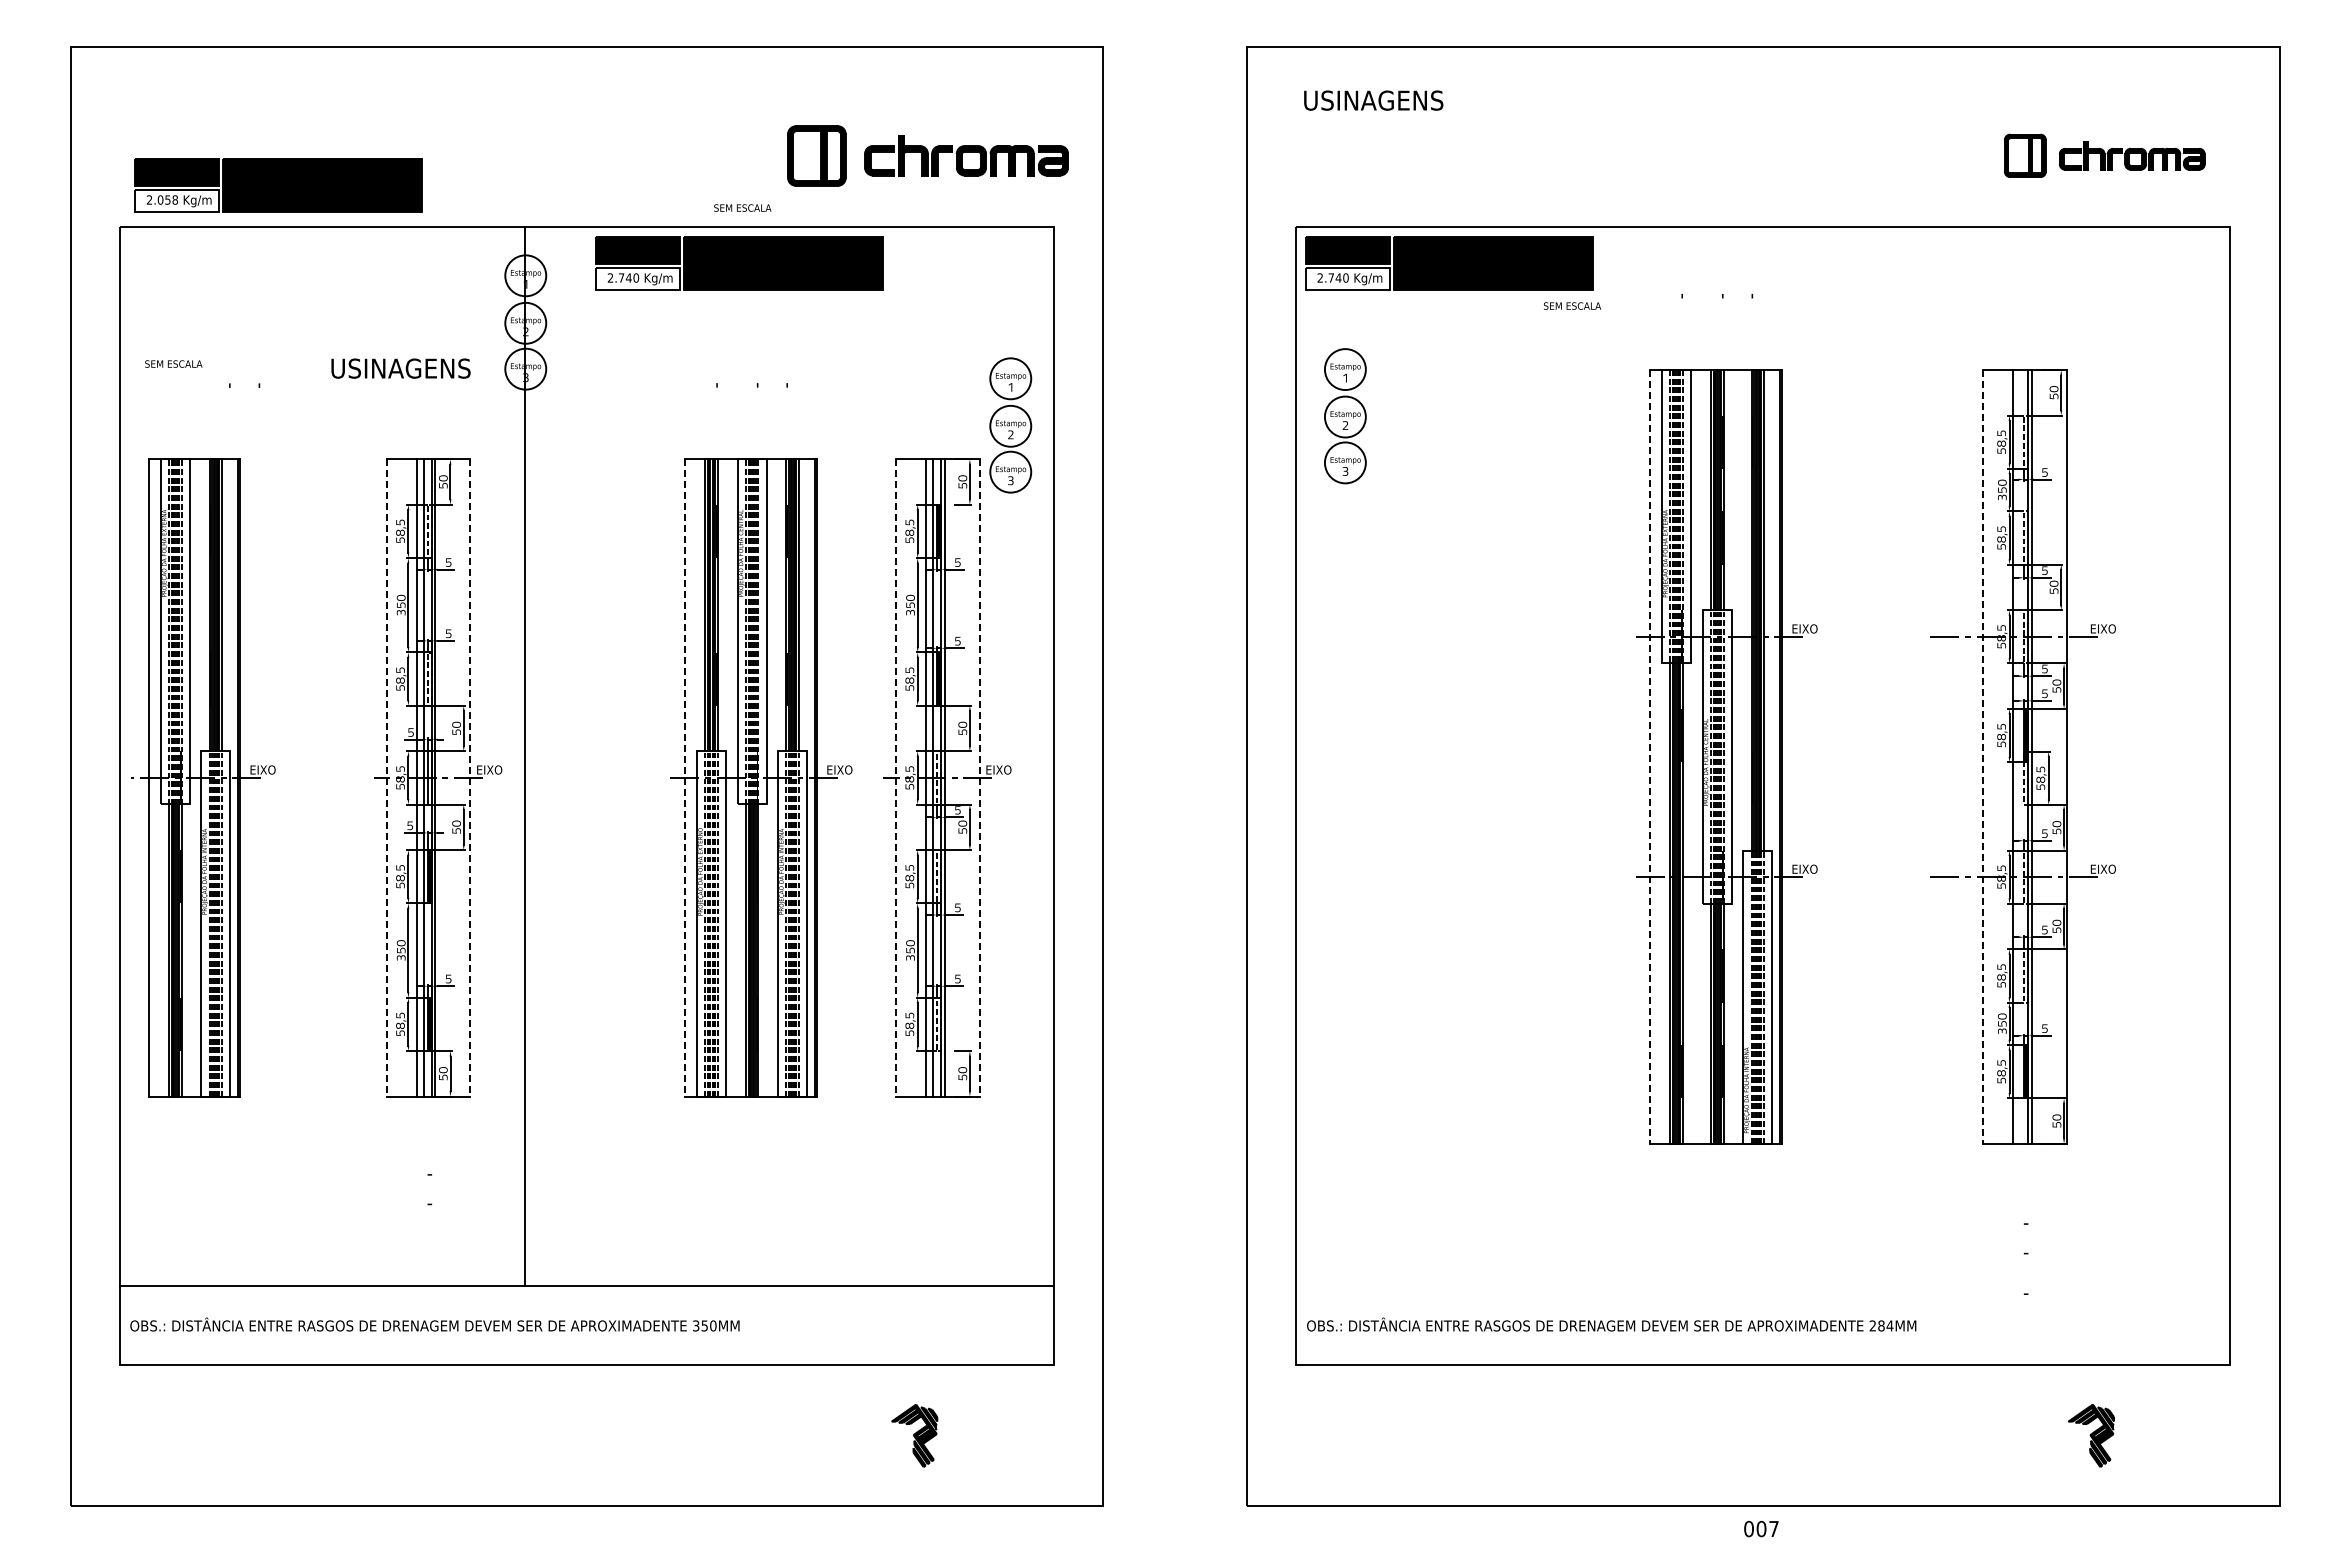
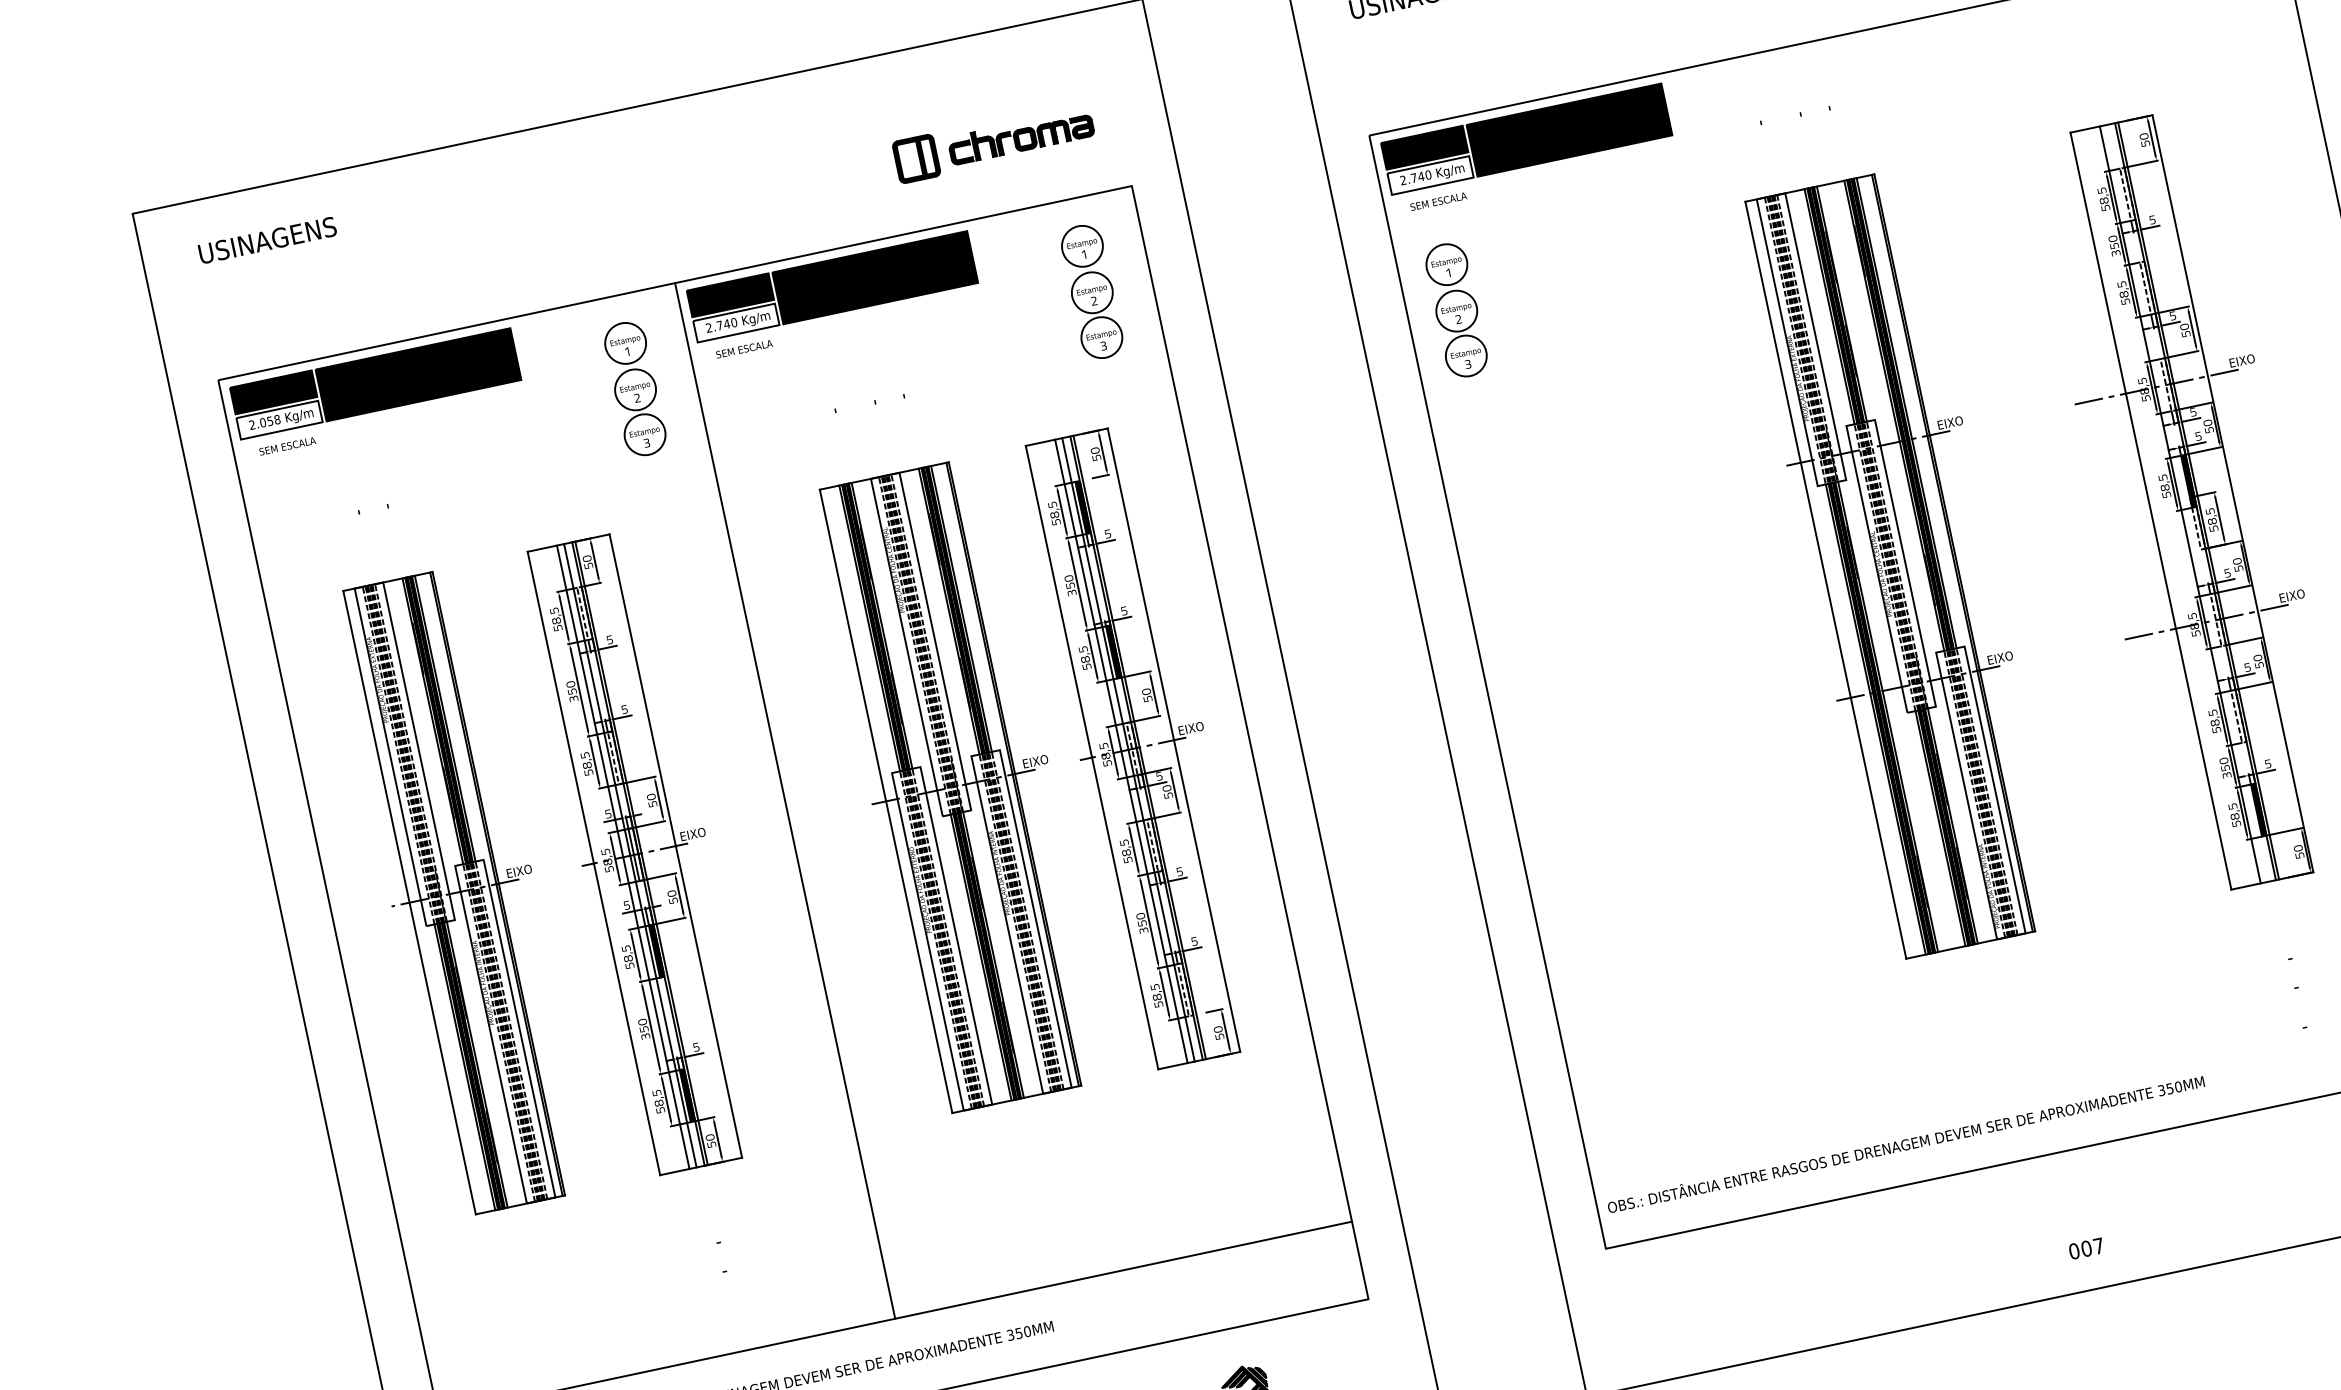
part: (927, 155) -> (993, 142), size x0.71
part: (278, 185) -> (375, 384), moved
text: (742, 207) -> (744, 348), moved
text: (1572, 305) -> (1438, 200), moved
text: (173, 363) -> (287, 445), moved
text: (400, 368) -> (267, 240), moved
part: (1010, 425) -> (1091, 292), moved
line: (524, 756) -> (785, 800), moved
line: (1650, 757) -> (1825, 580), dashed -> solid
line: (1982, 757) -> (2150, 511), dashed -> solid
part: (203, 777) -> (462, 890), moved
line: (386, 777) -> (593, 863), dashed -> solid
line: (470, 777) -> (675, 845), dashed -> solid
line: (685, 777) -> (886, 800), dashed -> solid
line: (895, 777) -> (1091, 757), dashed -> solid
line: (979, 777) -> (1173, 739), dashed -> solid
text: (1881, 1325) -> (2170, 1088), 284MM -> 350MM
text: (1761, 1528) -> (2086, 1248), moved

